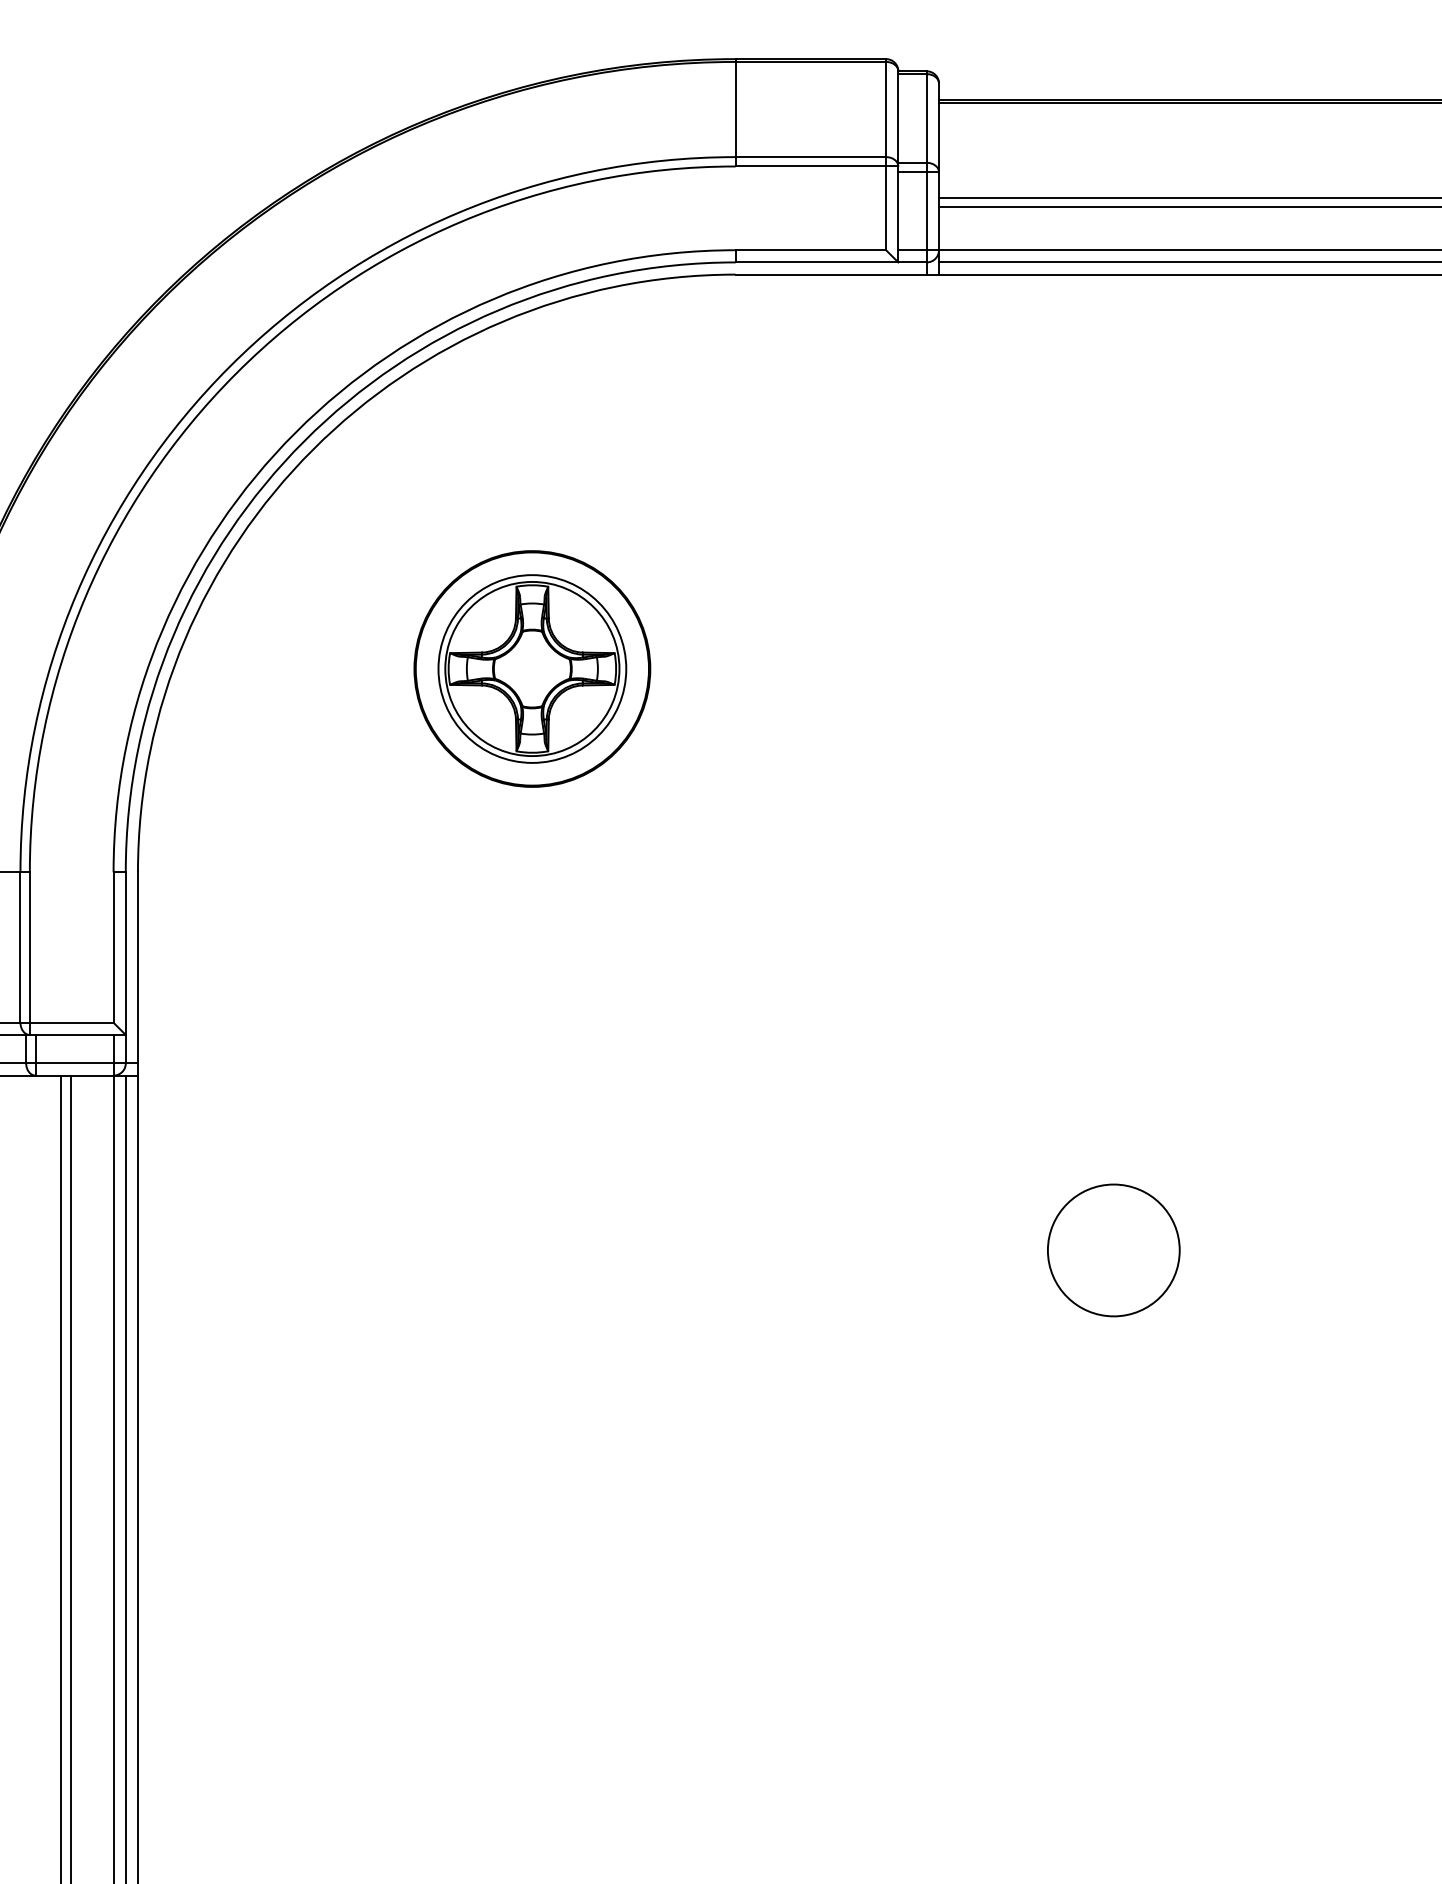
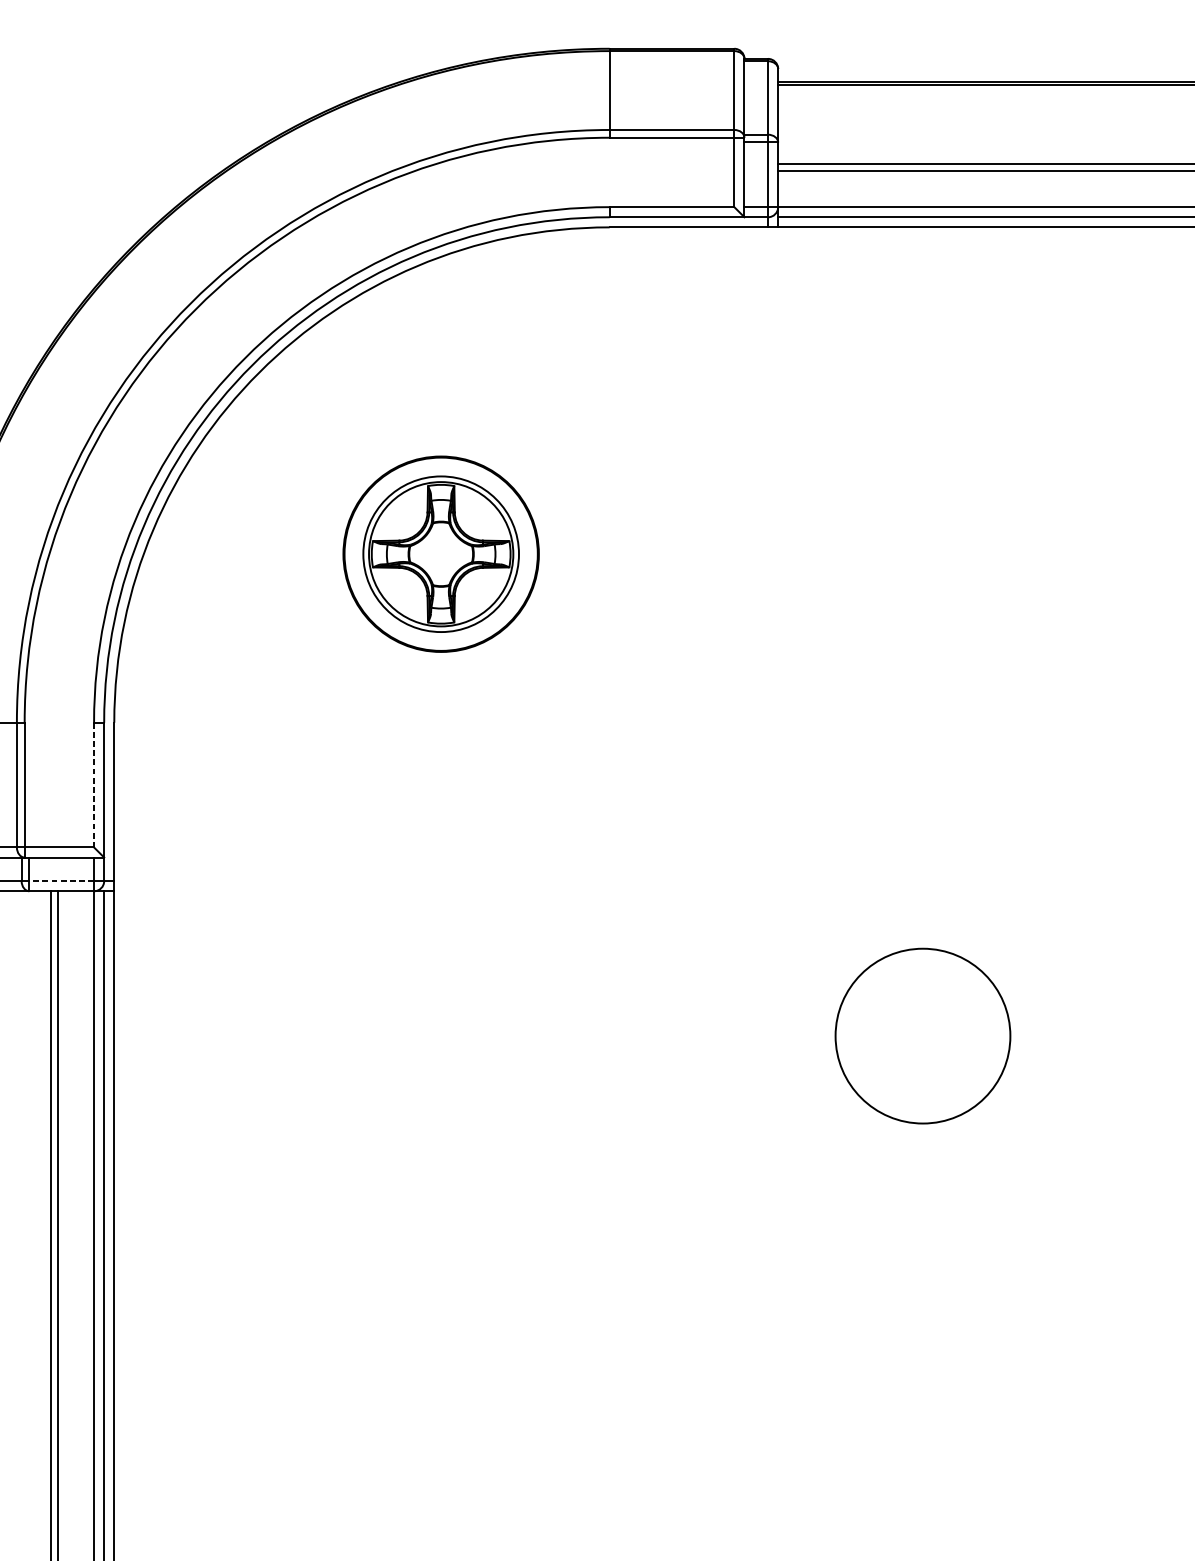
line: (113, 948) -> (94, 785), solid -> dashed
line: (74, 1063) -> (61, 881), solid -> dashed
circle: (1113, 1250) -> (922, 1036), size x1.6

